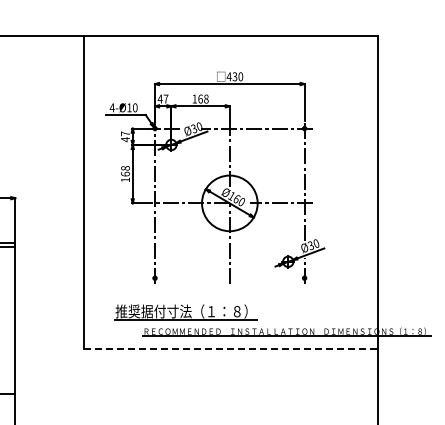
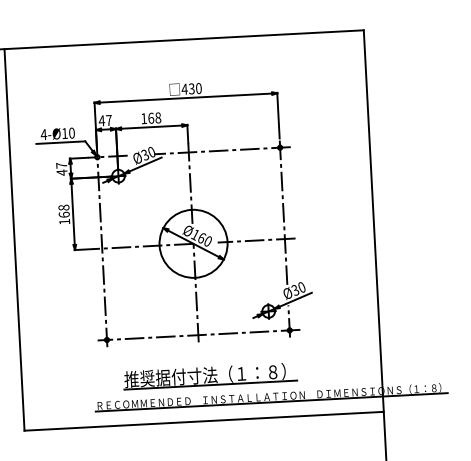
line: (230, 278) -> (199, 335), added
part: (185, 312) -> (209, 376), moved
line: (231, 348) -> (204, 420), dashed -> solid

